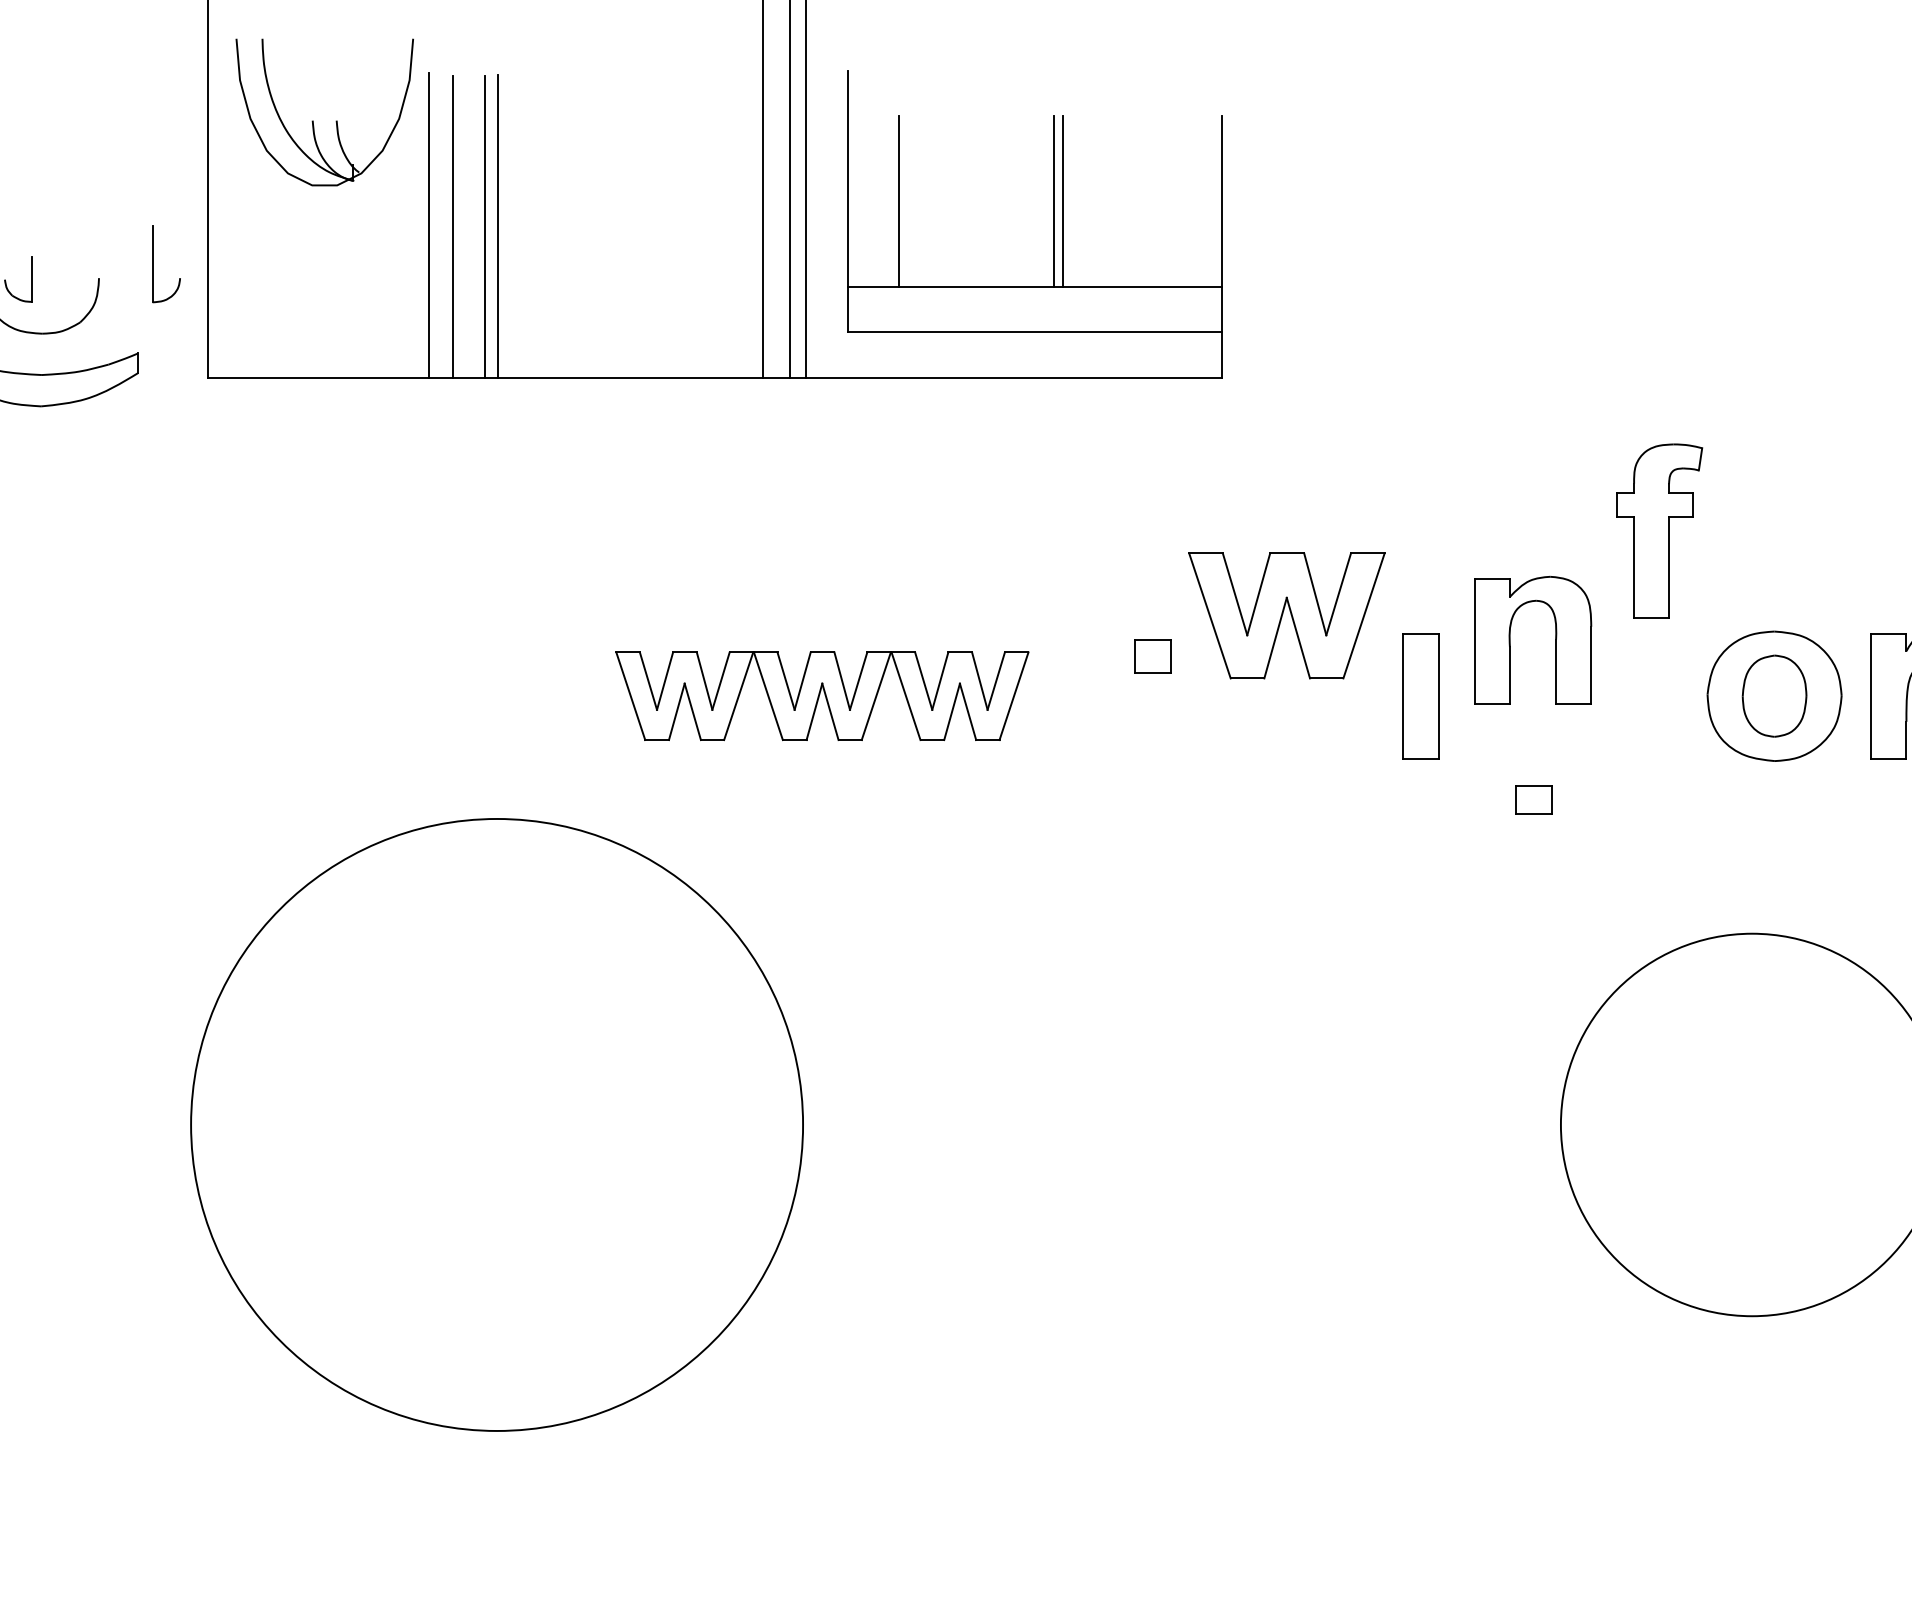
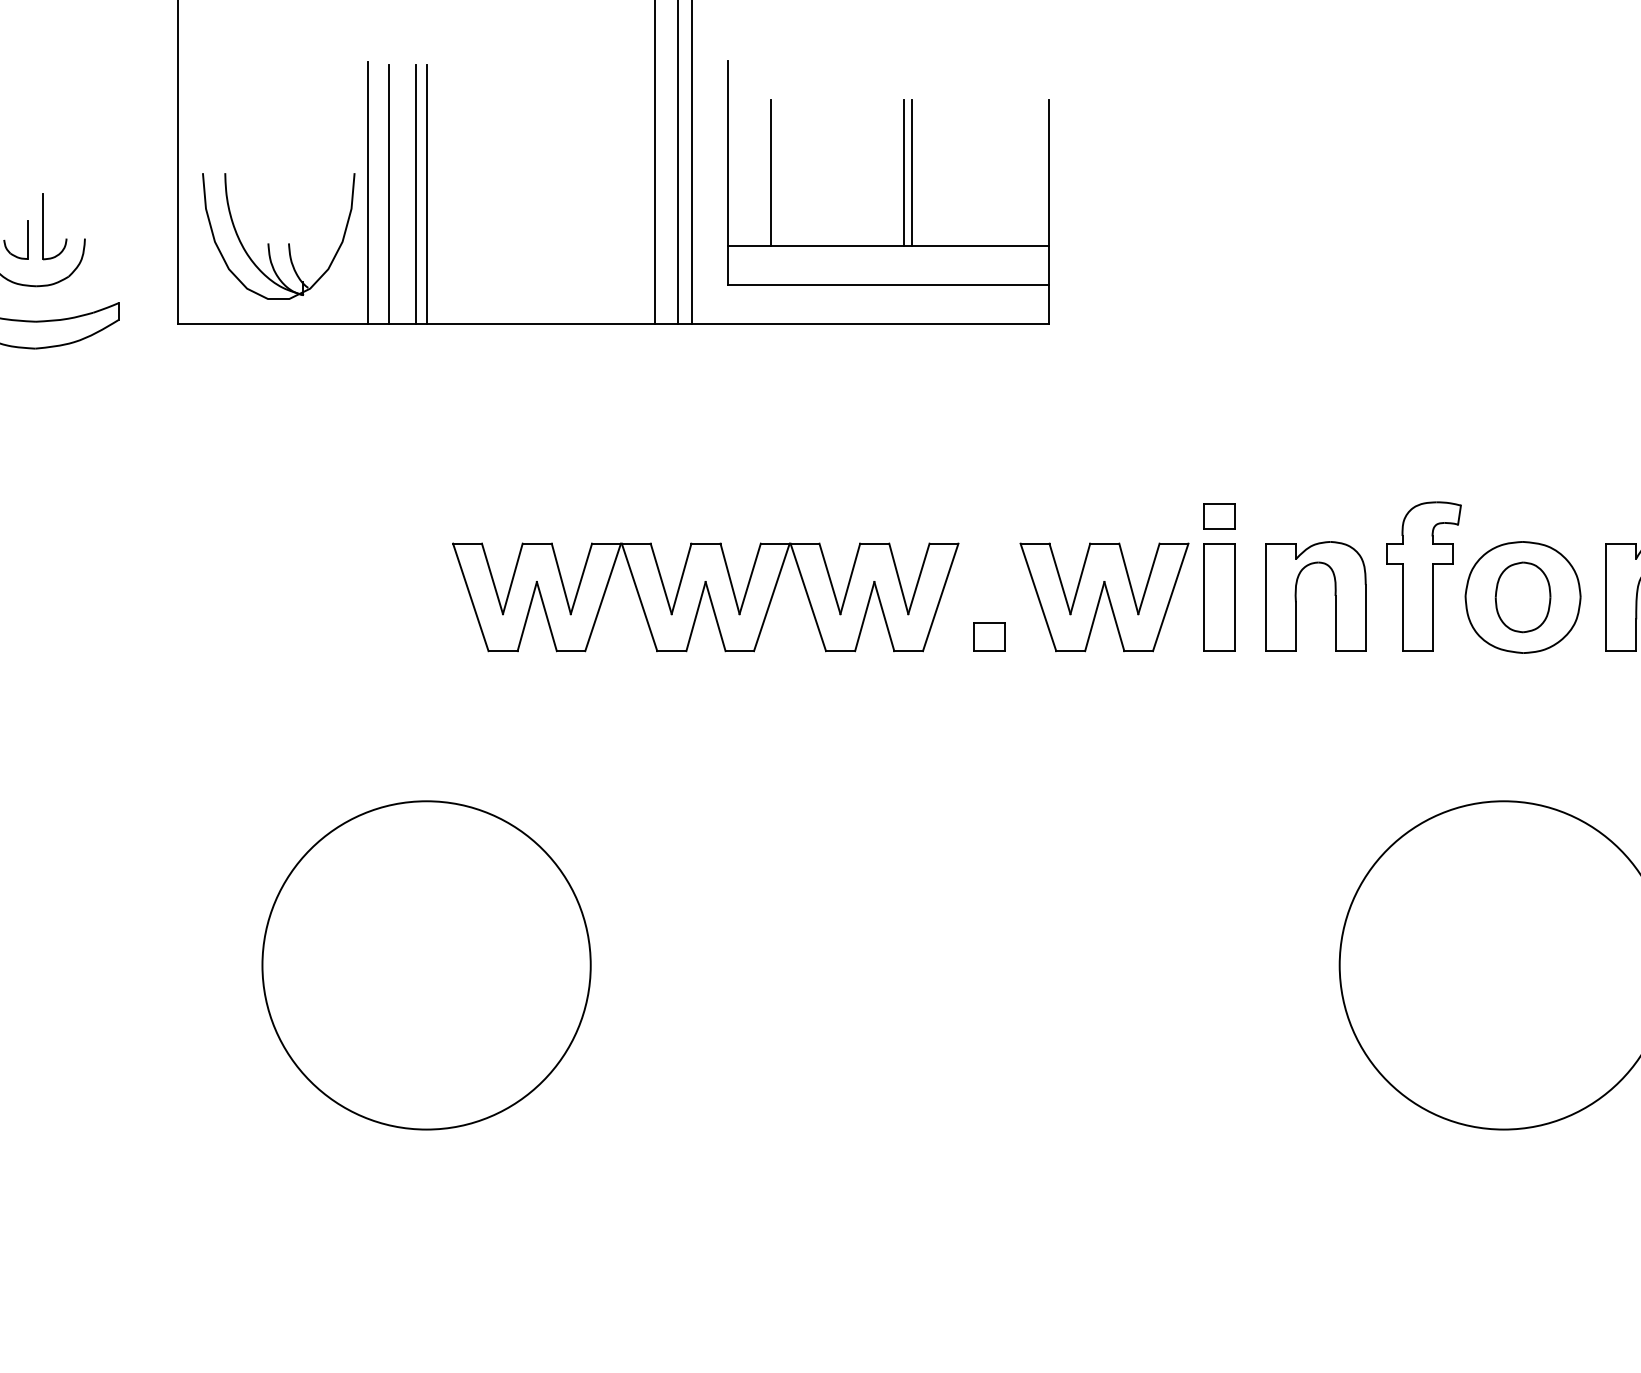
part: (314, 120) -> (269, 243), moved
part: (153, 264) -> (43, 226), moved
part: (1658, 530) -> (1423, 576), moved
part: (1286, 615) -> (1104, 597), moved
part: (1510, 640) -> (1296, 596), moved
part: (1152, 655) -> (989, 636), moved
part: (822, 696) -> (705, 597), size x1.43
part: (1533, 800) -> (1219, 516), moved
circle: (496, 1125) -> (426, 965), size x0.62

